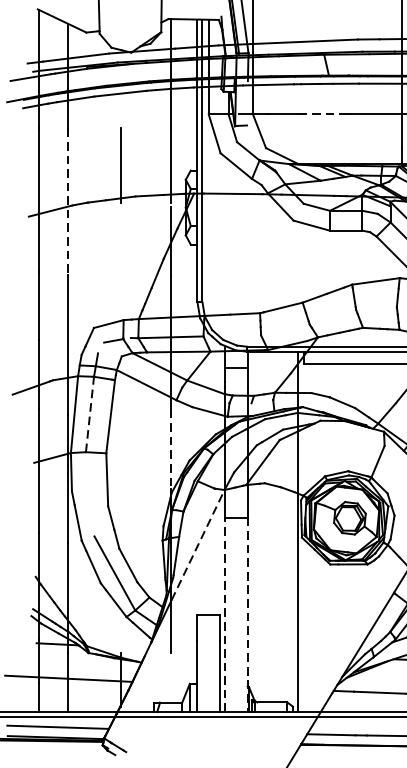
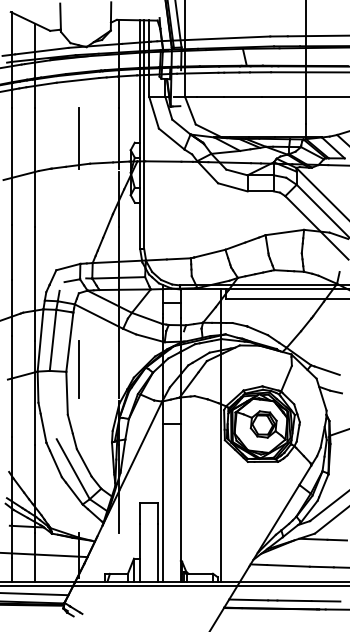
line: (324, 114) -> (243, 97), dashed -> solid
line: (68, 202) -> (35, 168), dashed -> solid
line: (90, 414) -> (53, 340), dashed -> solid
line: (121, 450) -> (78, 369), added
line: (170, 450) -> (118, 369), dashed -> solid
line: (197, 544) -> (140, 445), dashed -> solid
line: (224, 614) -> (162, 502), dashed -> solid
line: (247, 614) -> (180, 502), dashed -> solid

